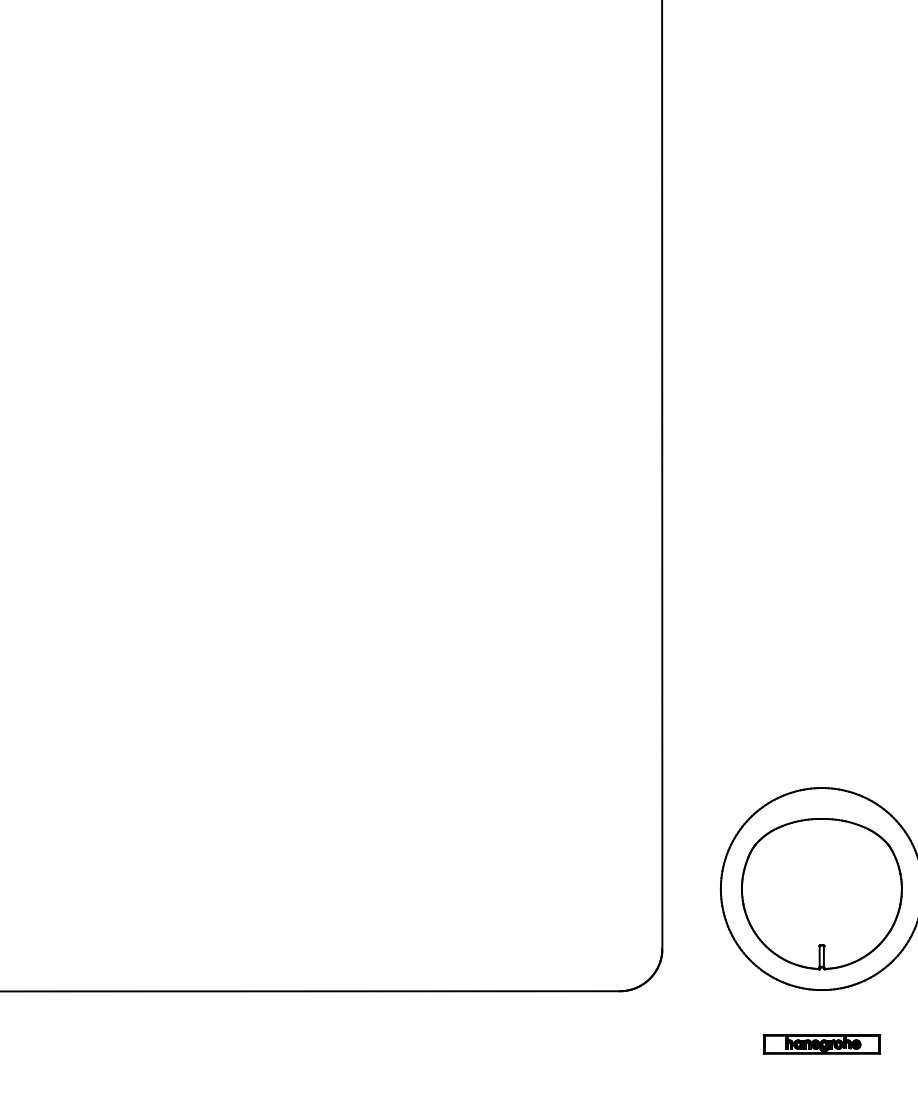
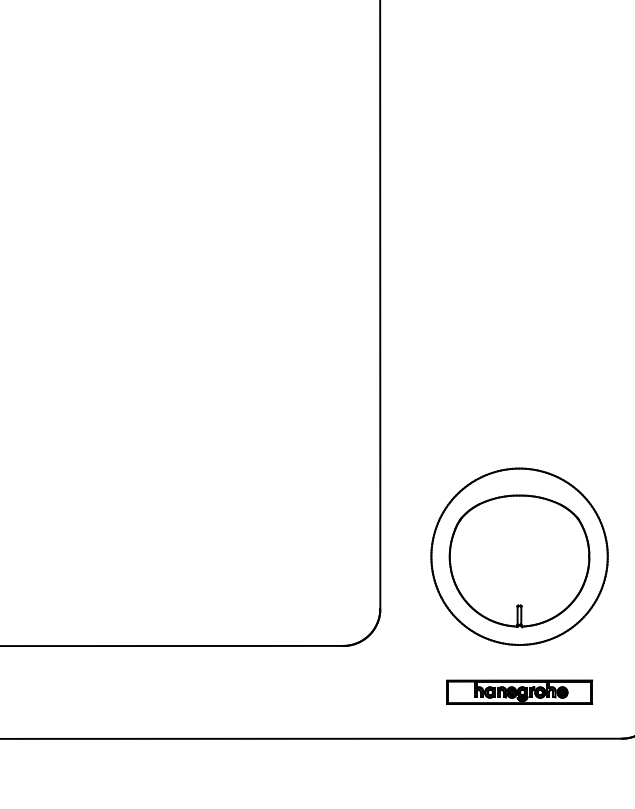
part: (821, 1044) -> (519, 692), size x1.43

